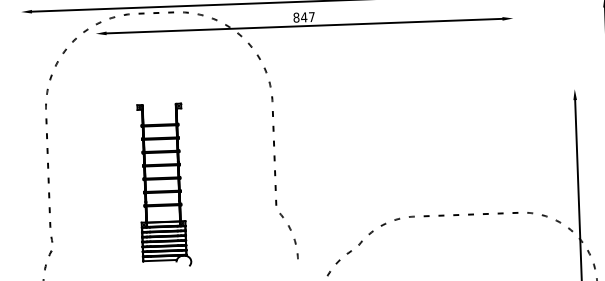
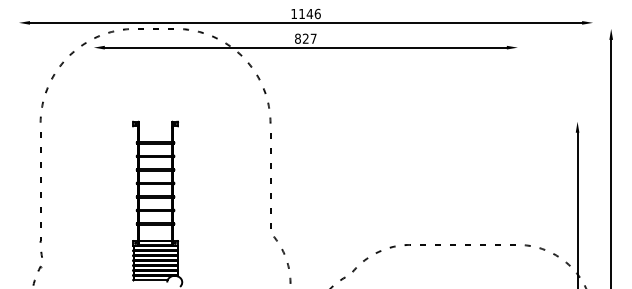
text: (303, 17) -> (305, 38), 847 -> 827

